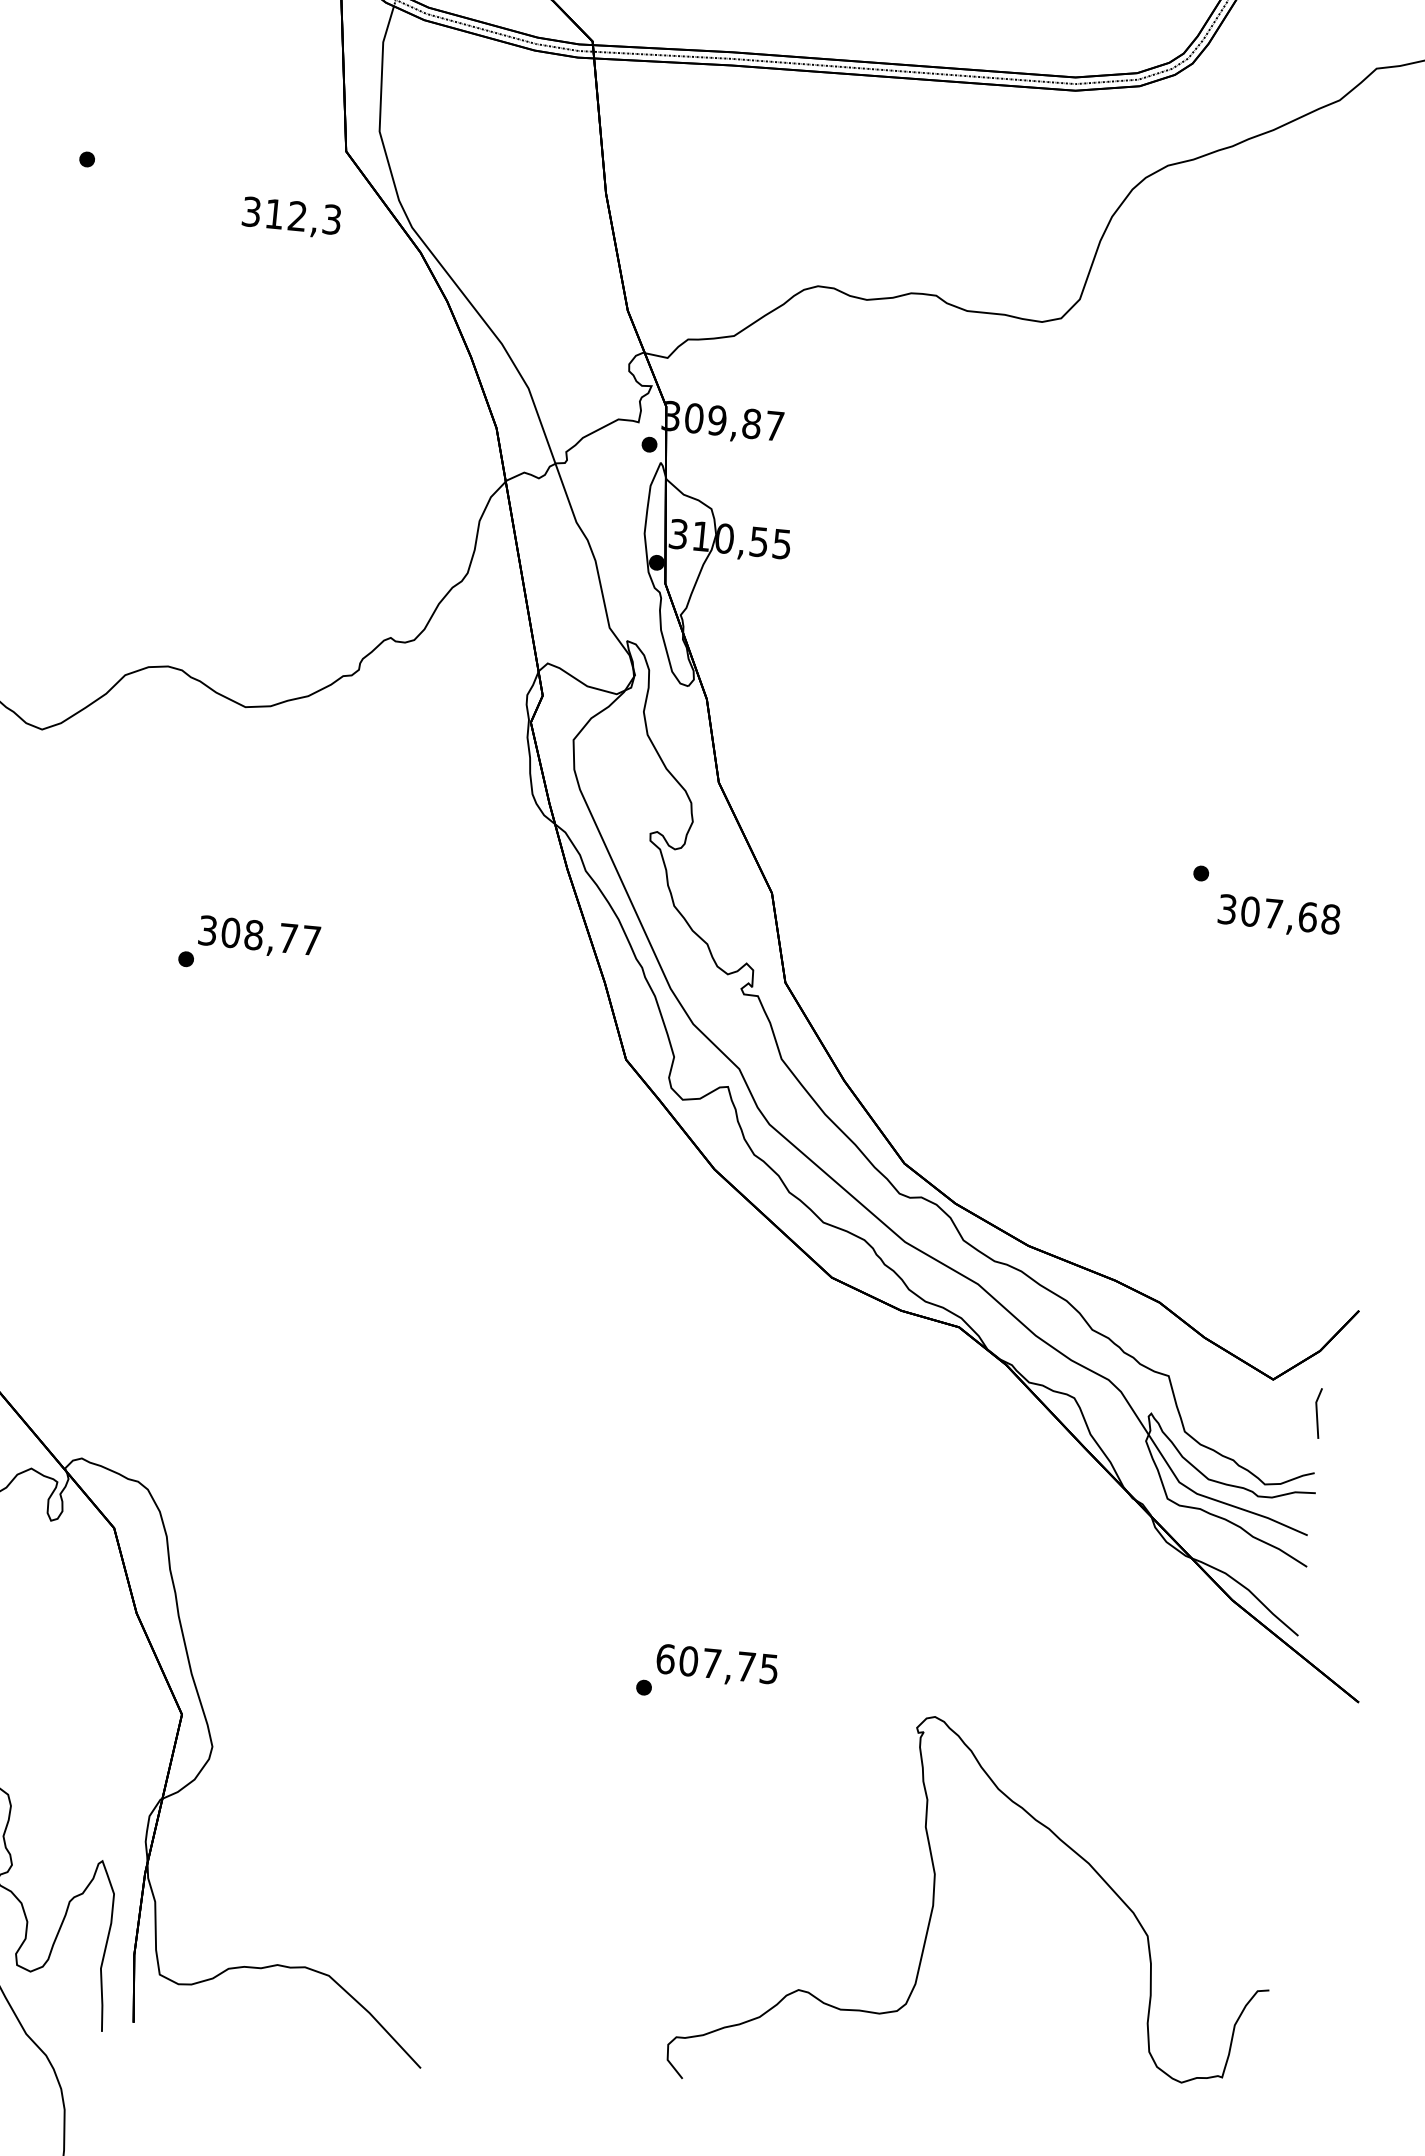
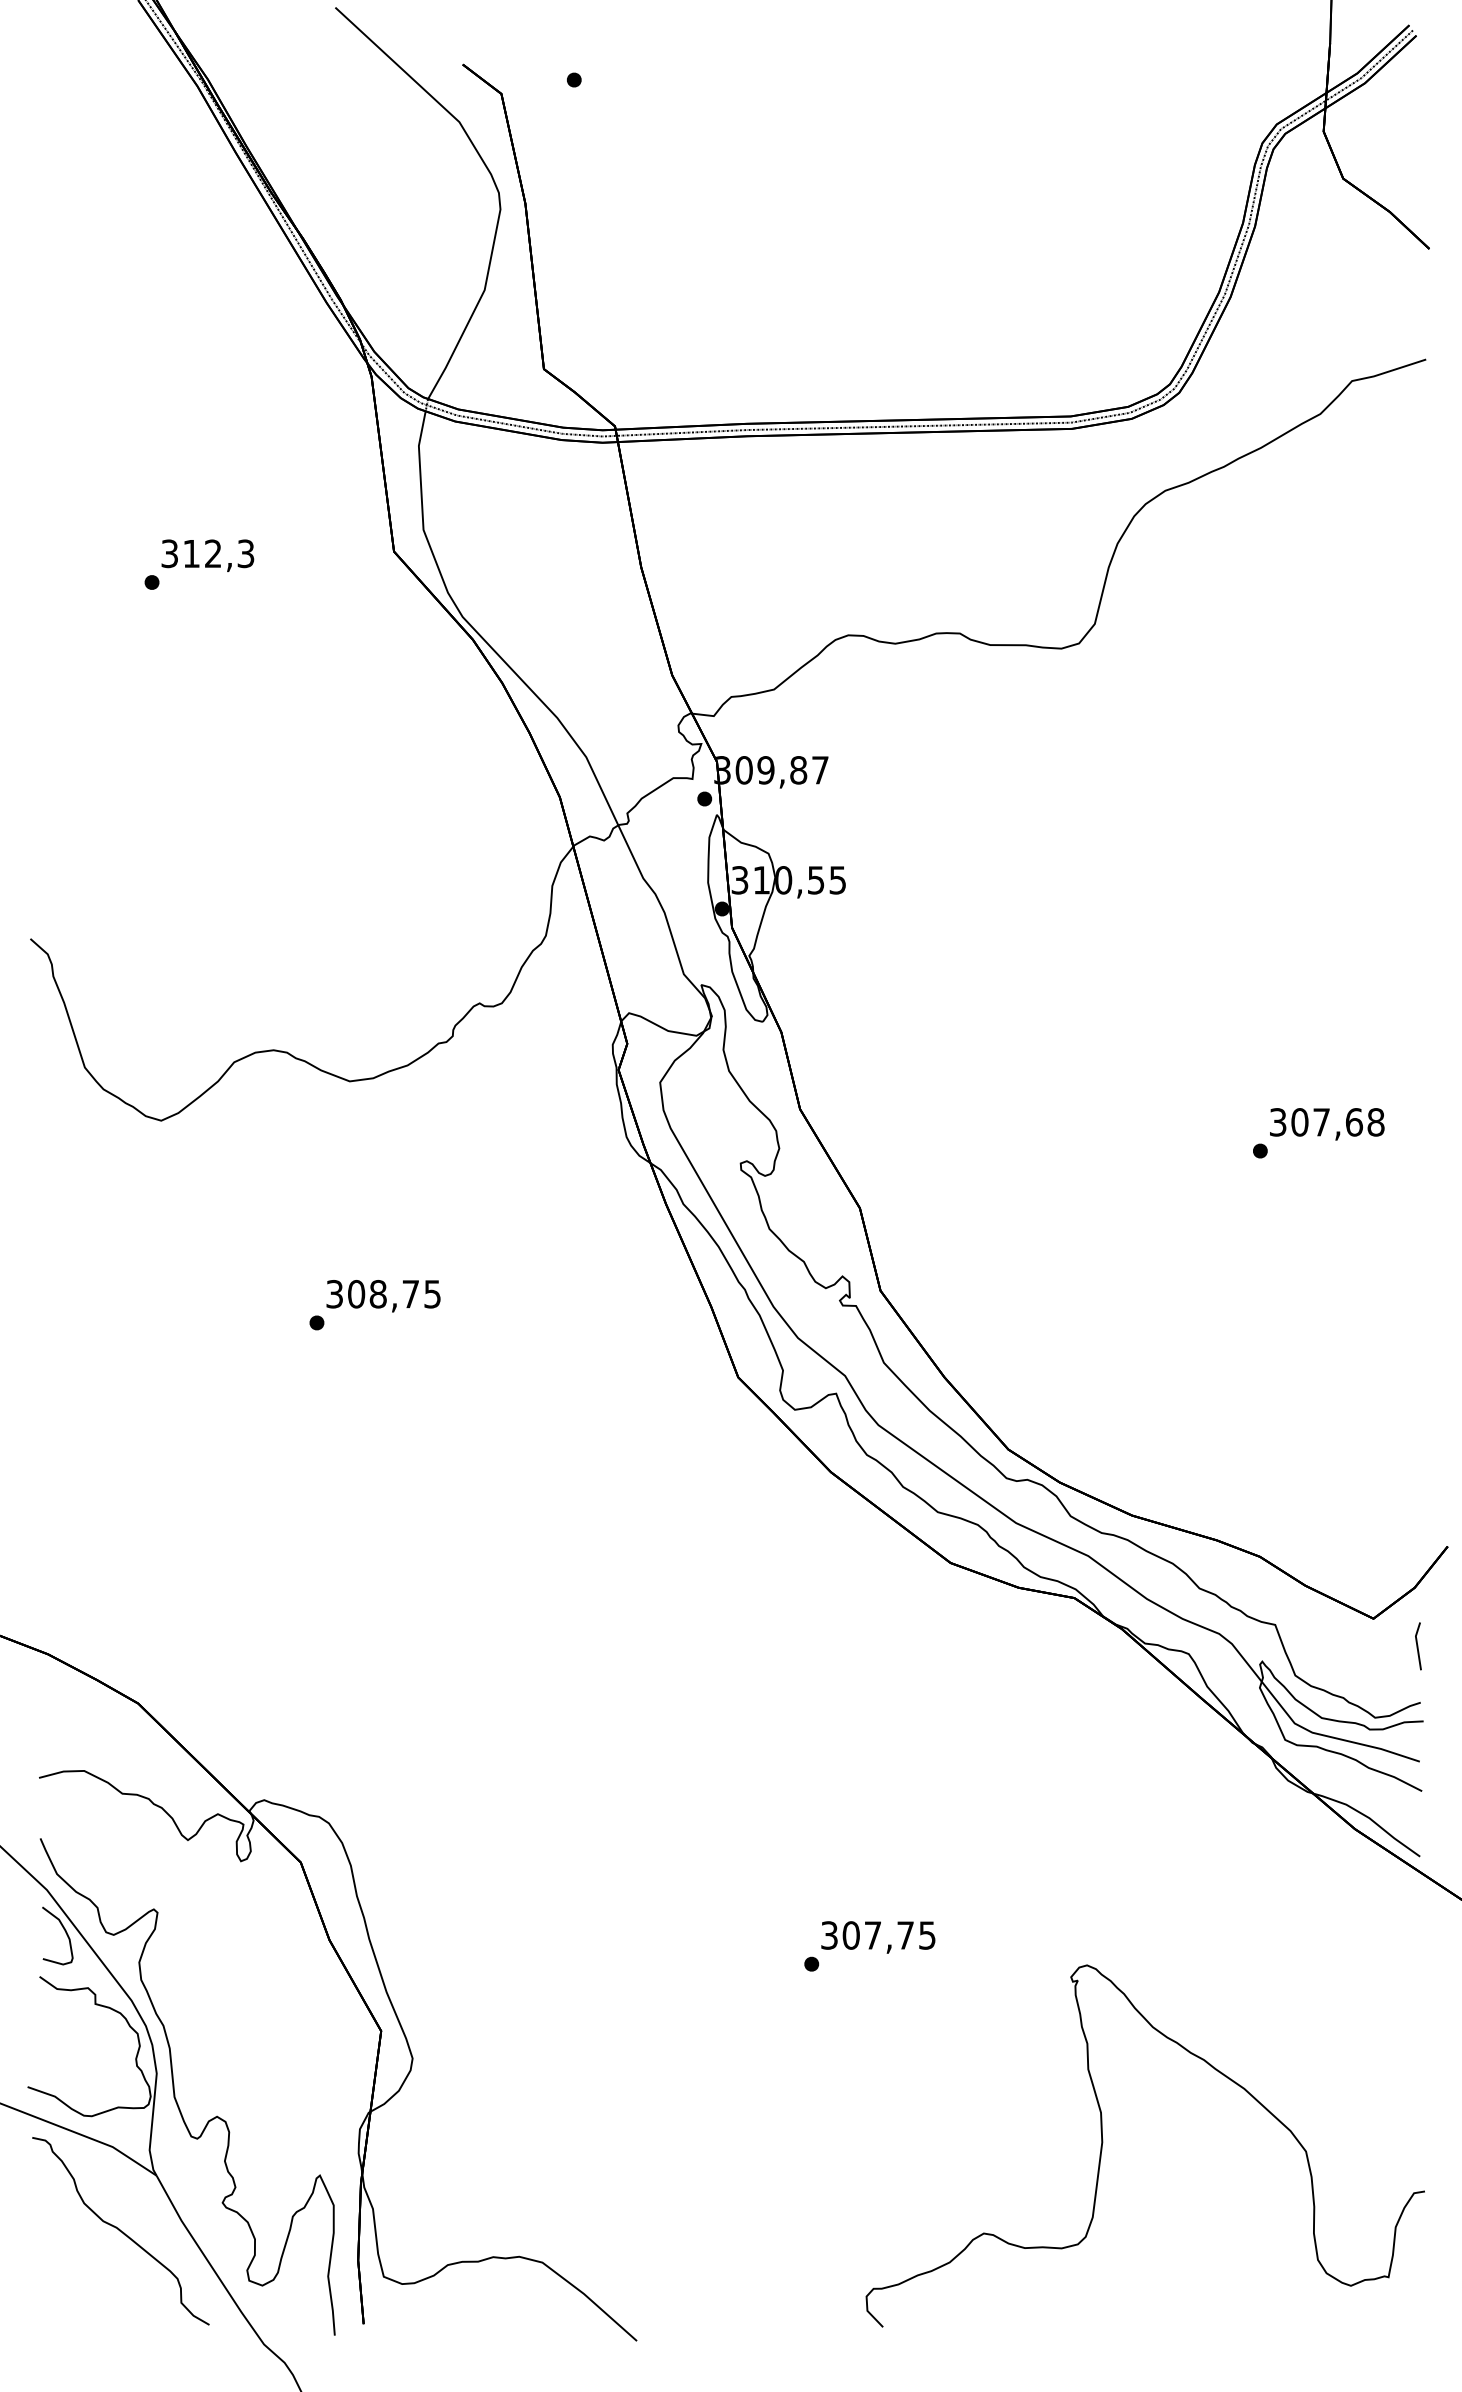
text: (291, 217) -> (207, 555), moved
text: (1279, 916) -> (1327, 1124), moved
text: (311, 940) -> (432, 1294), 308,77 -> 308,75
text: (665, 1659) -> (829, 1935), 607,75 -> 307,75

